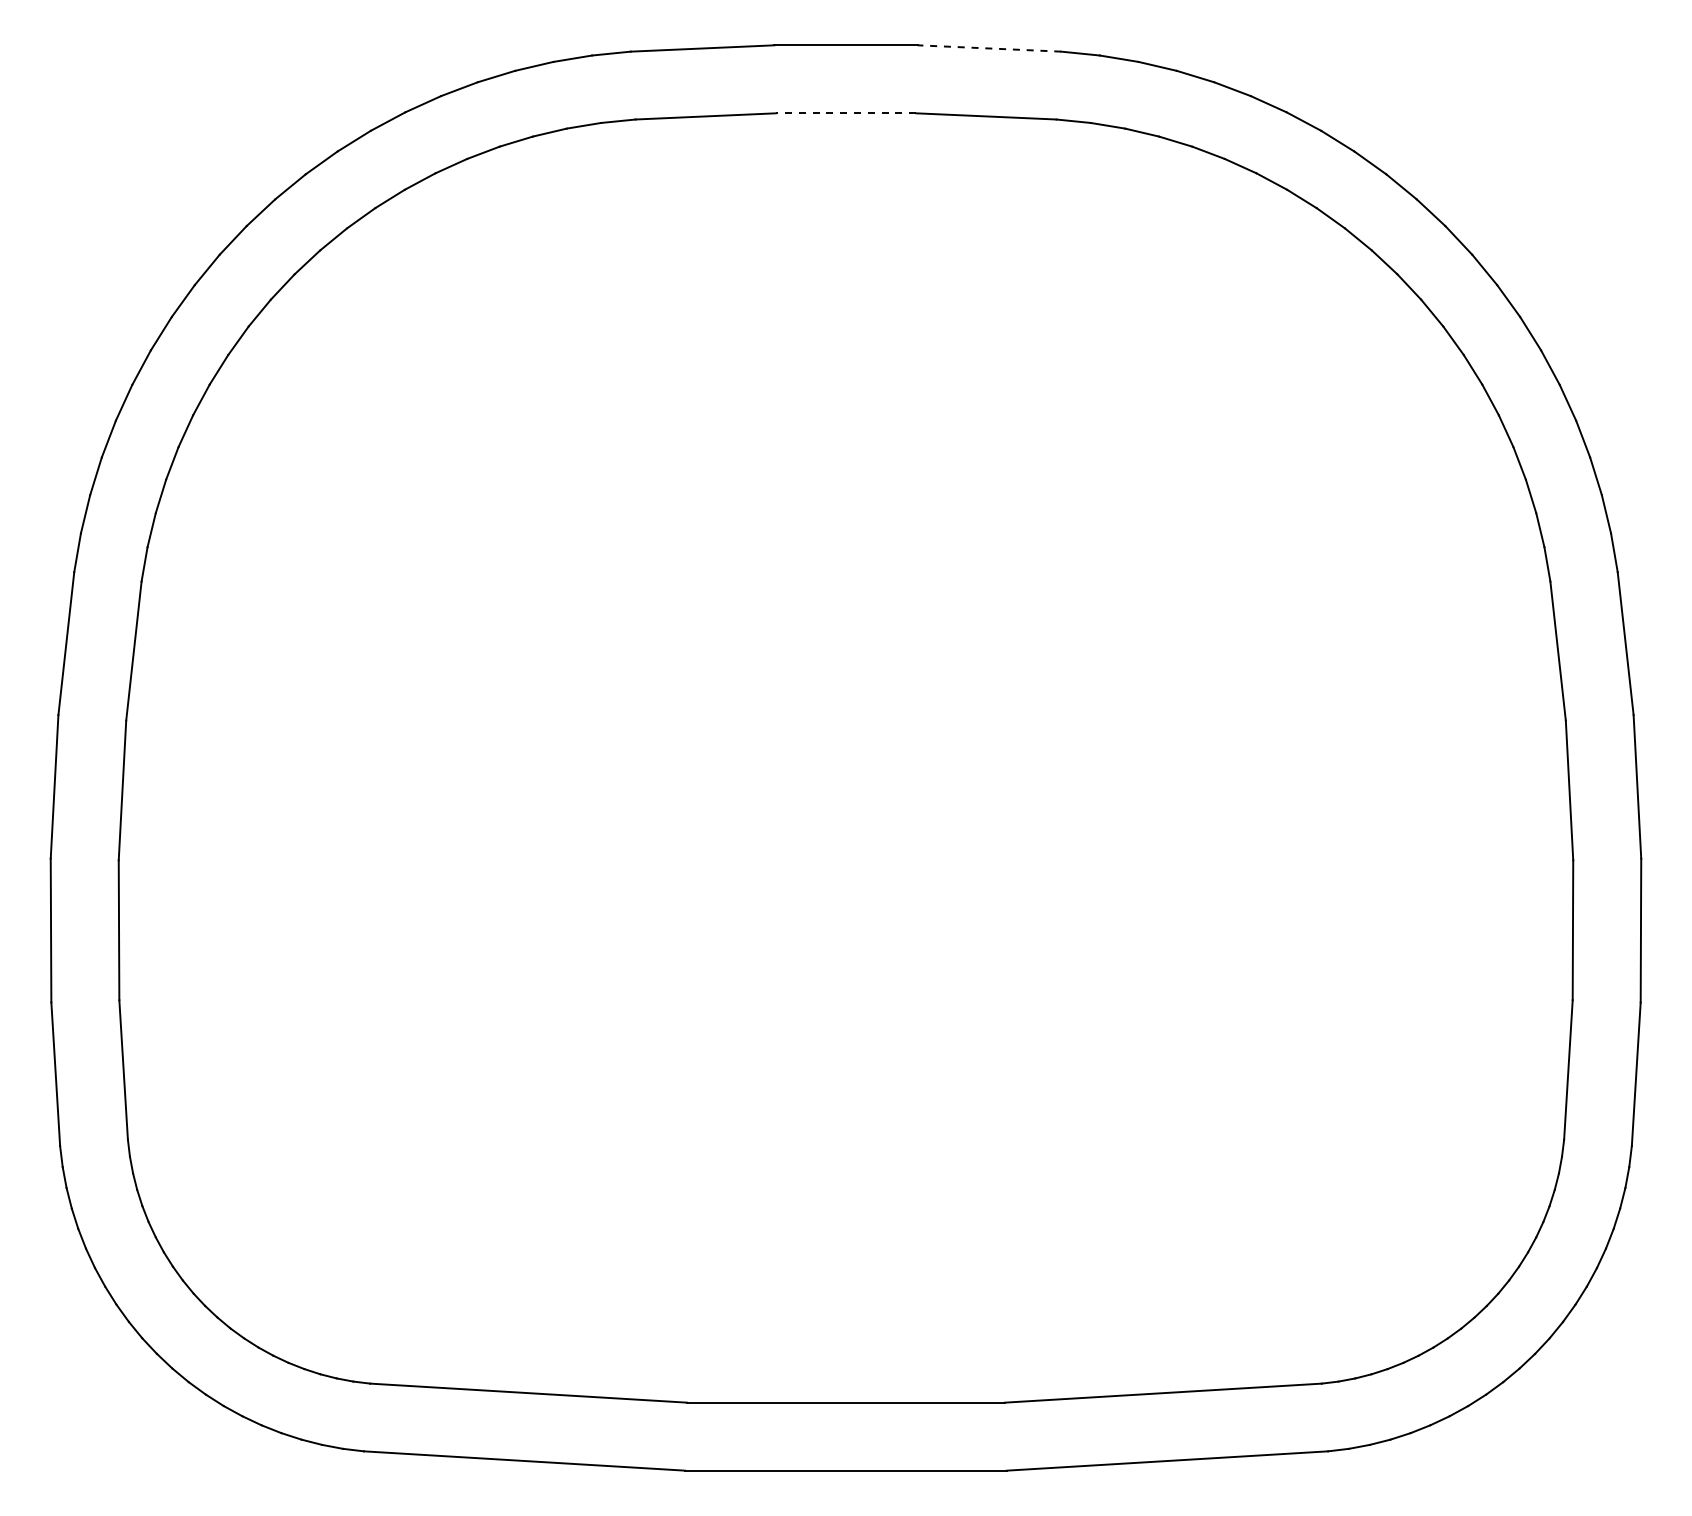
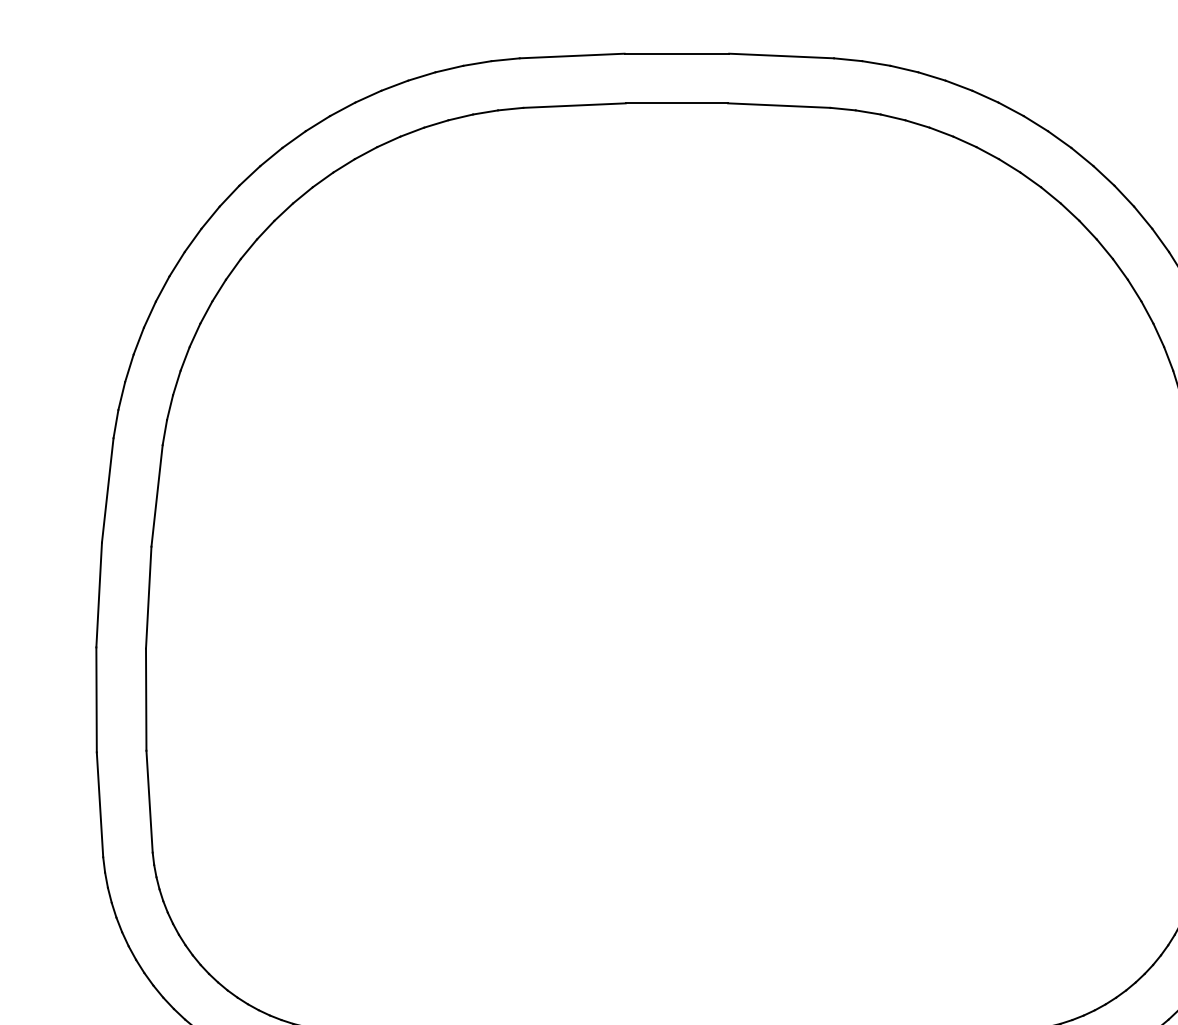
line: (989, 48) -> (781, 56), dashed -> solid
line: (845, 113) -> (676, 103), dashed -> solid

